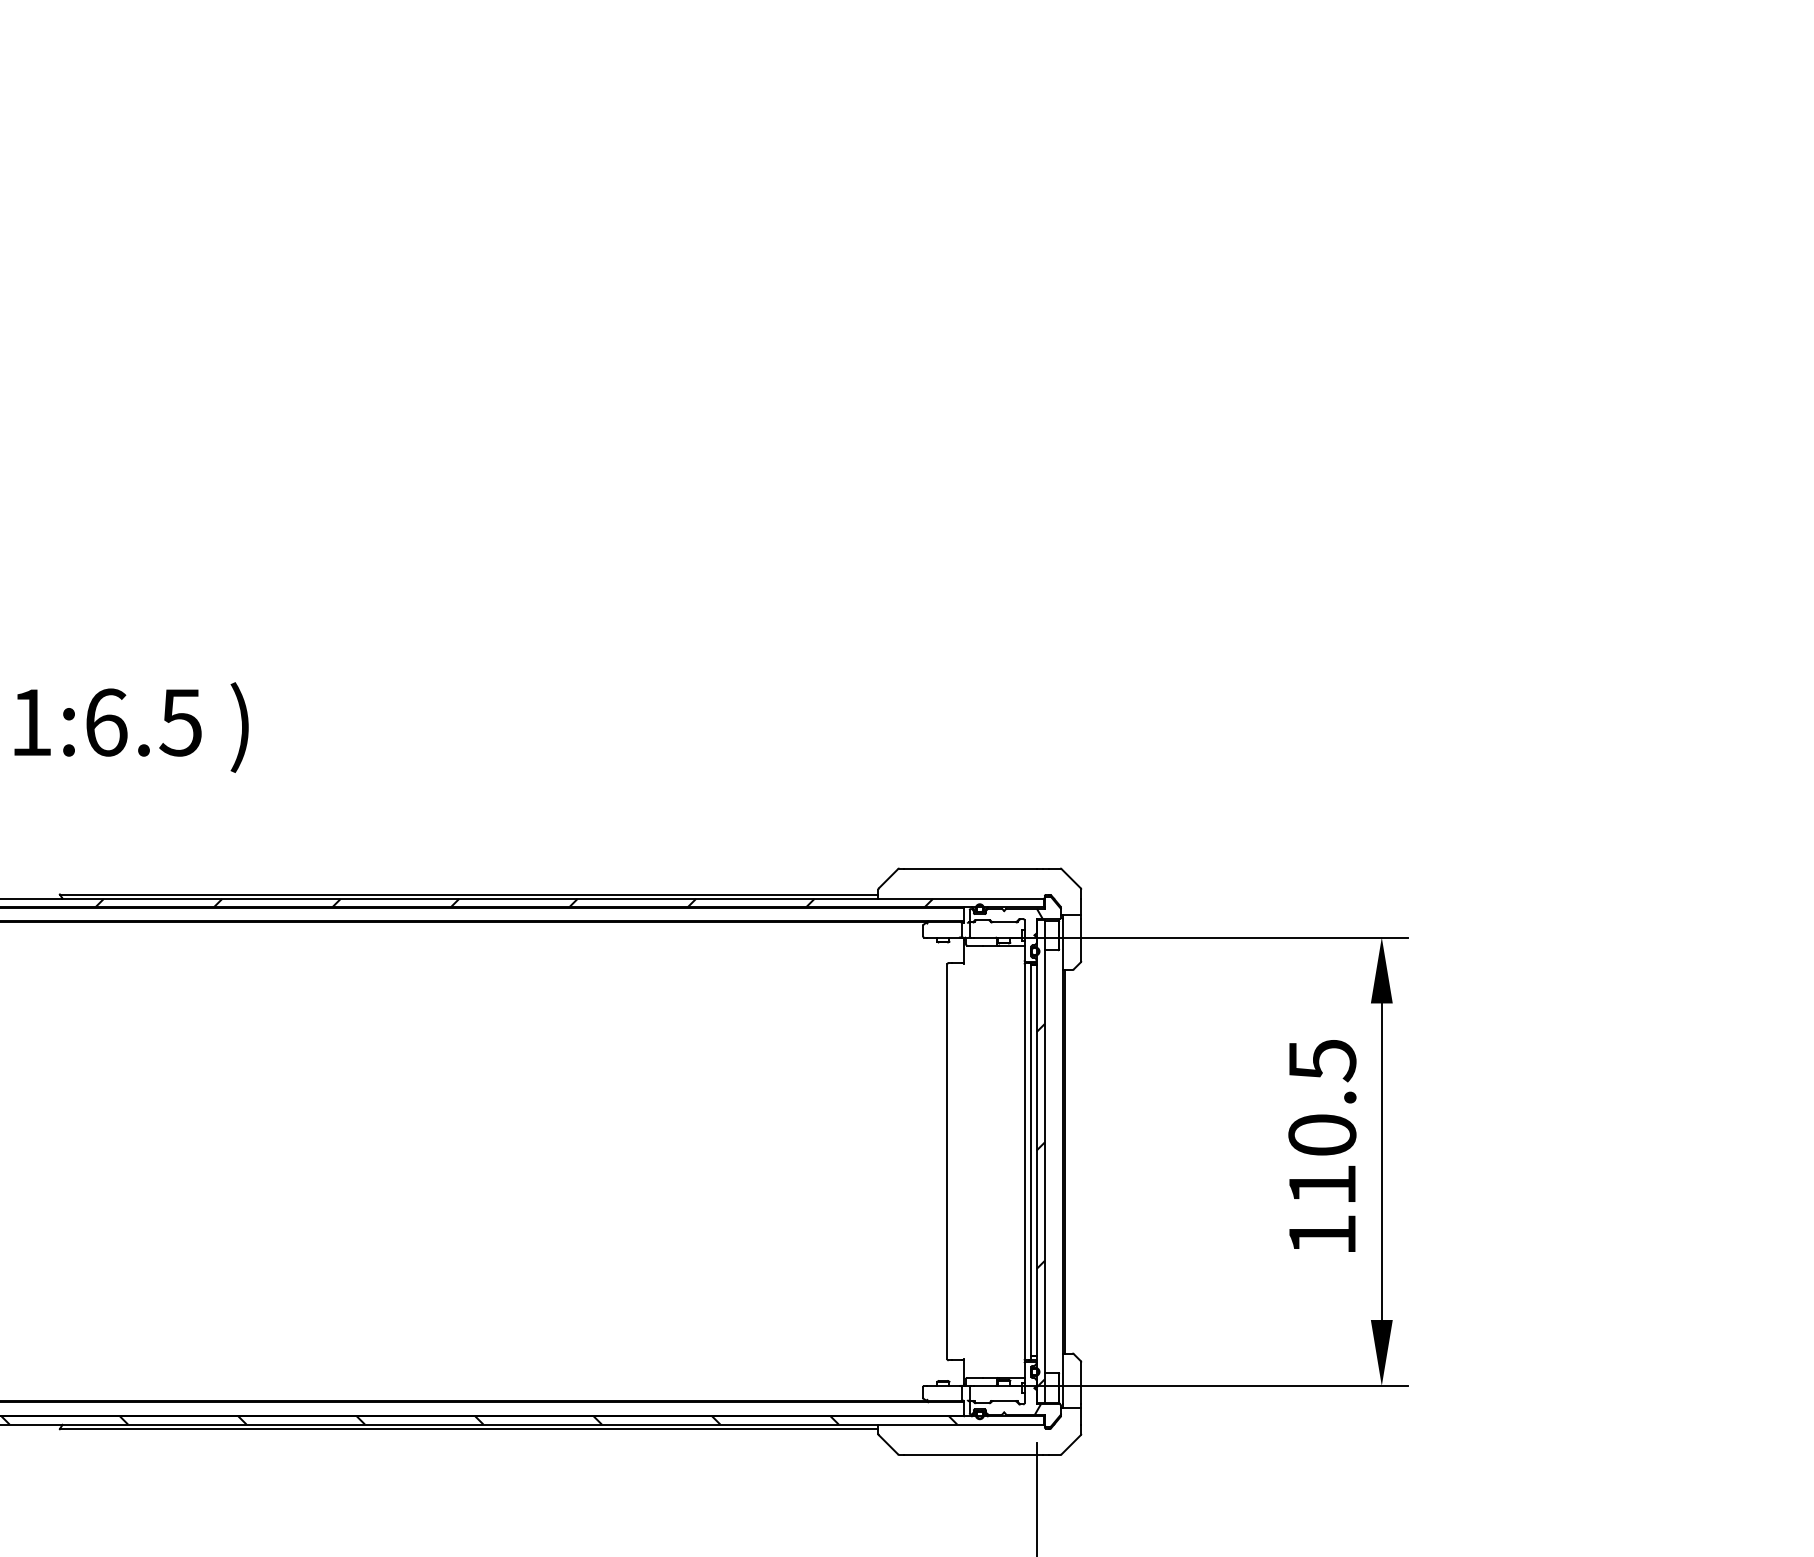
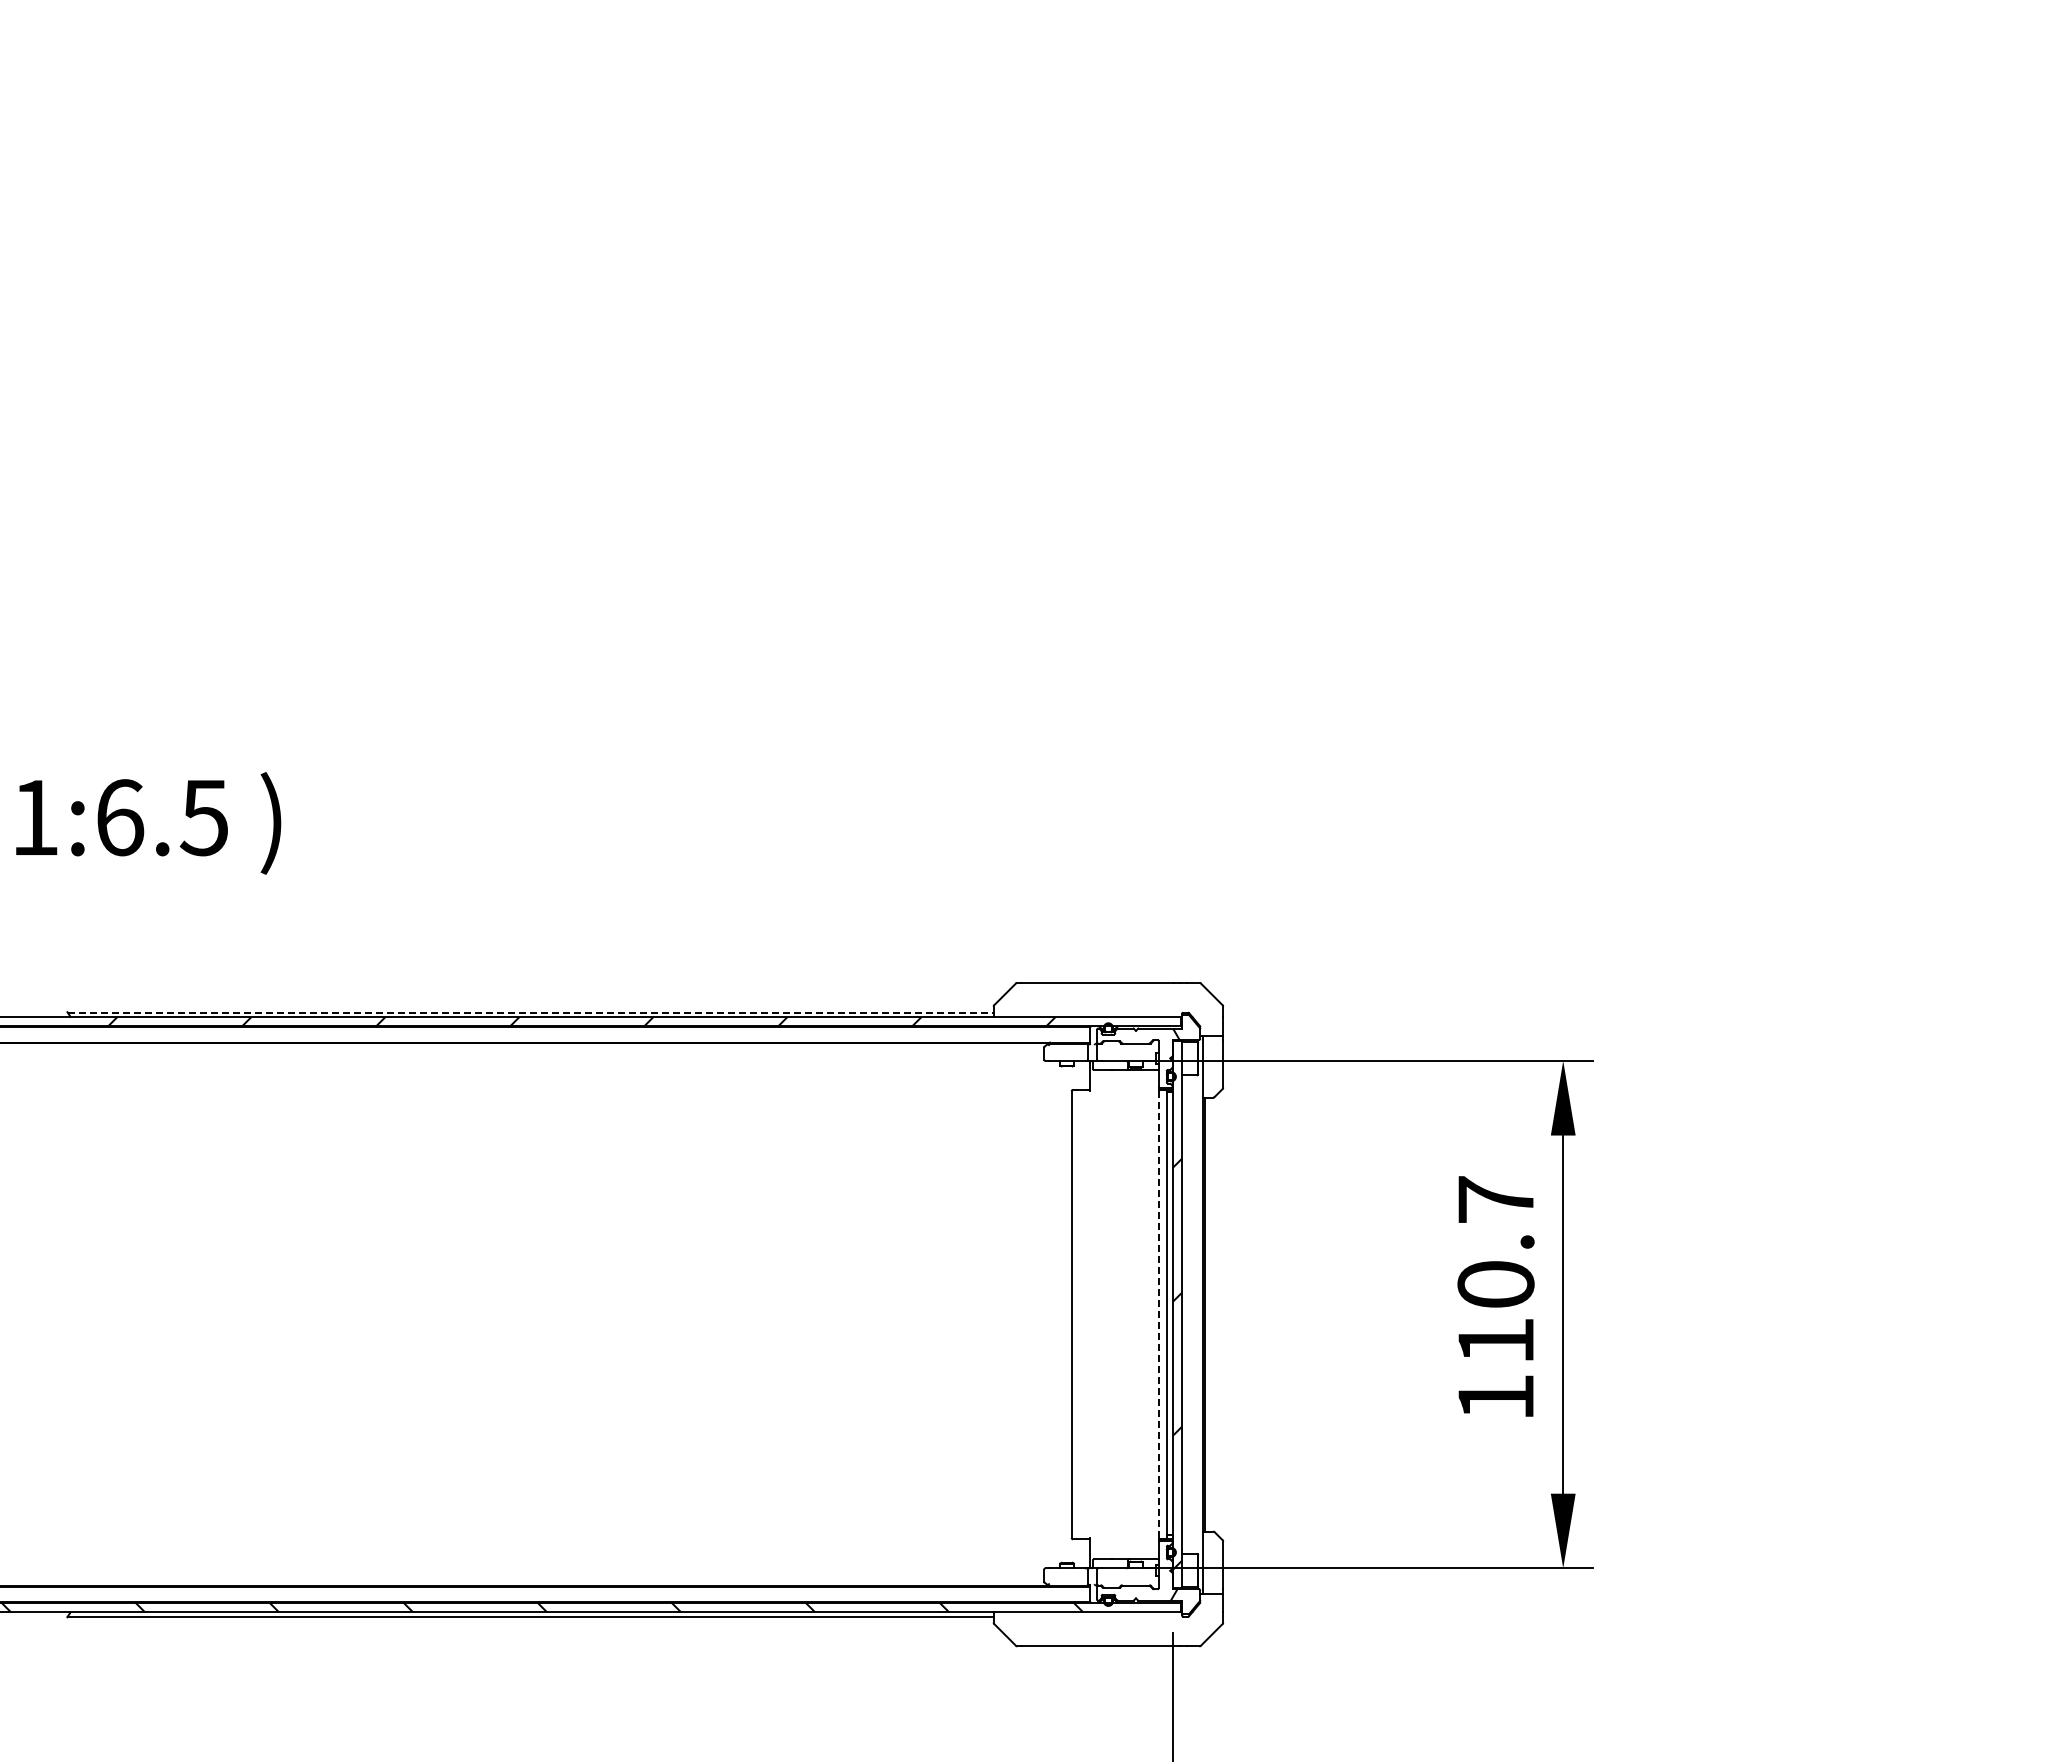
line: (469, 894) -> (530, 1012), solid -> dashed
text: (1322, 1060) -> (1496, 1200), 110.5 -> 110.7
line: (1024, 1162) -> (1158, 1315), solid -> dashed

